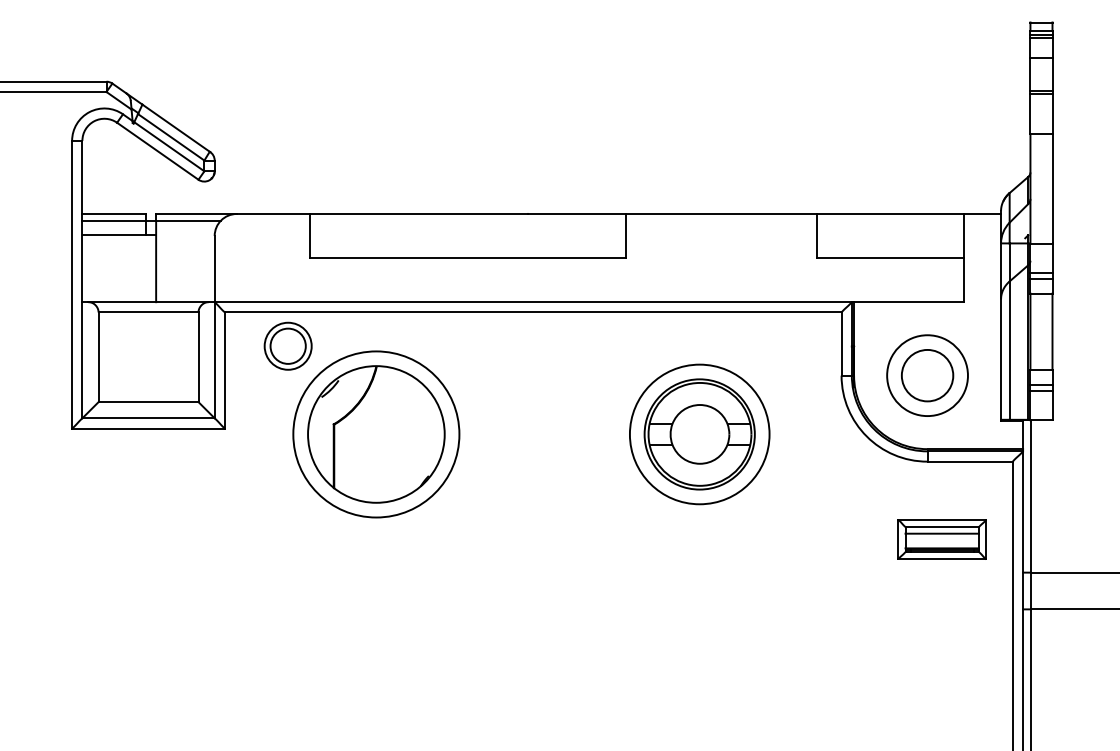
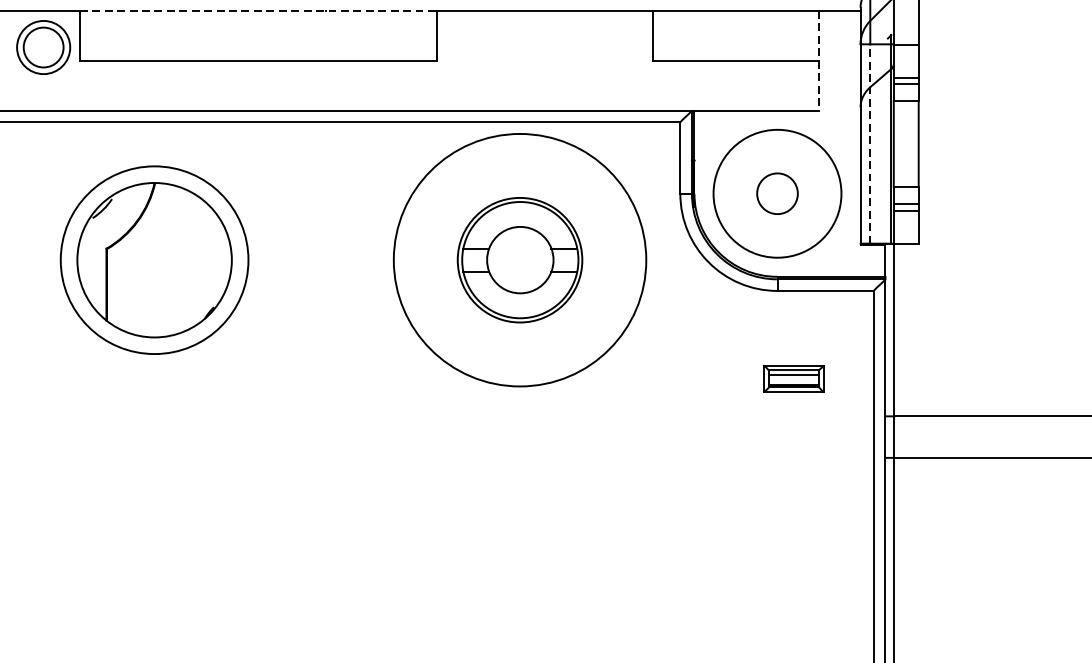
line: (468, 214) -> (258, 11), solid -> dashed
line: (964, 258) -> (819, 61), solid -> dashed
line: (1009, 331) -> (870, 143), solid -> dashed
part: (287, 345) -> (42, 46), moved
circle: (927, 375) -> (777, 193), size x0.7
circle: (927, 375) -> (777, 193), size x1.4
circle: (699, 434) -> (519, 260), size x1.6
part: (941, 539) -> (793, 378), size x0.6

